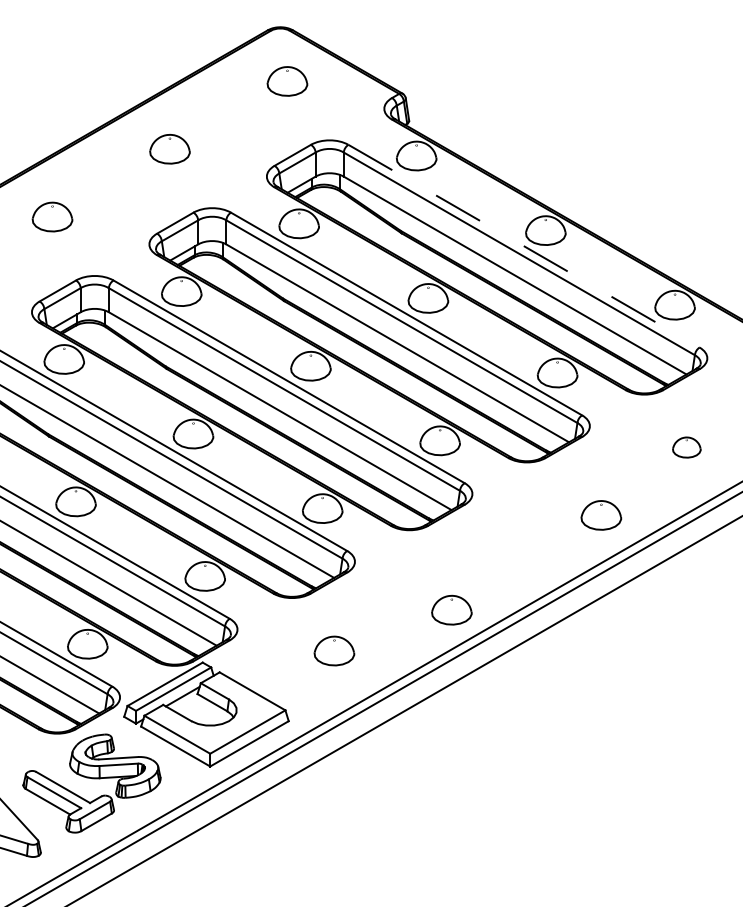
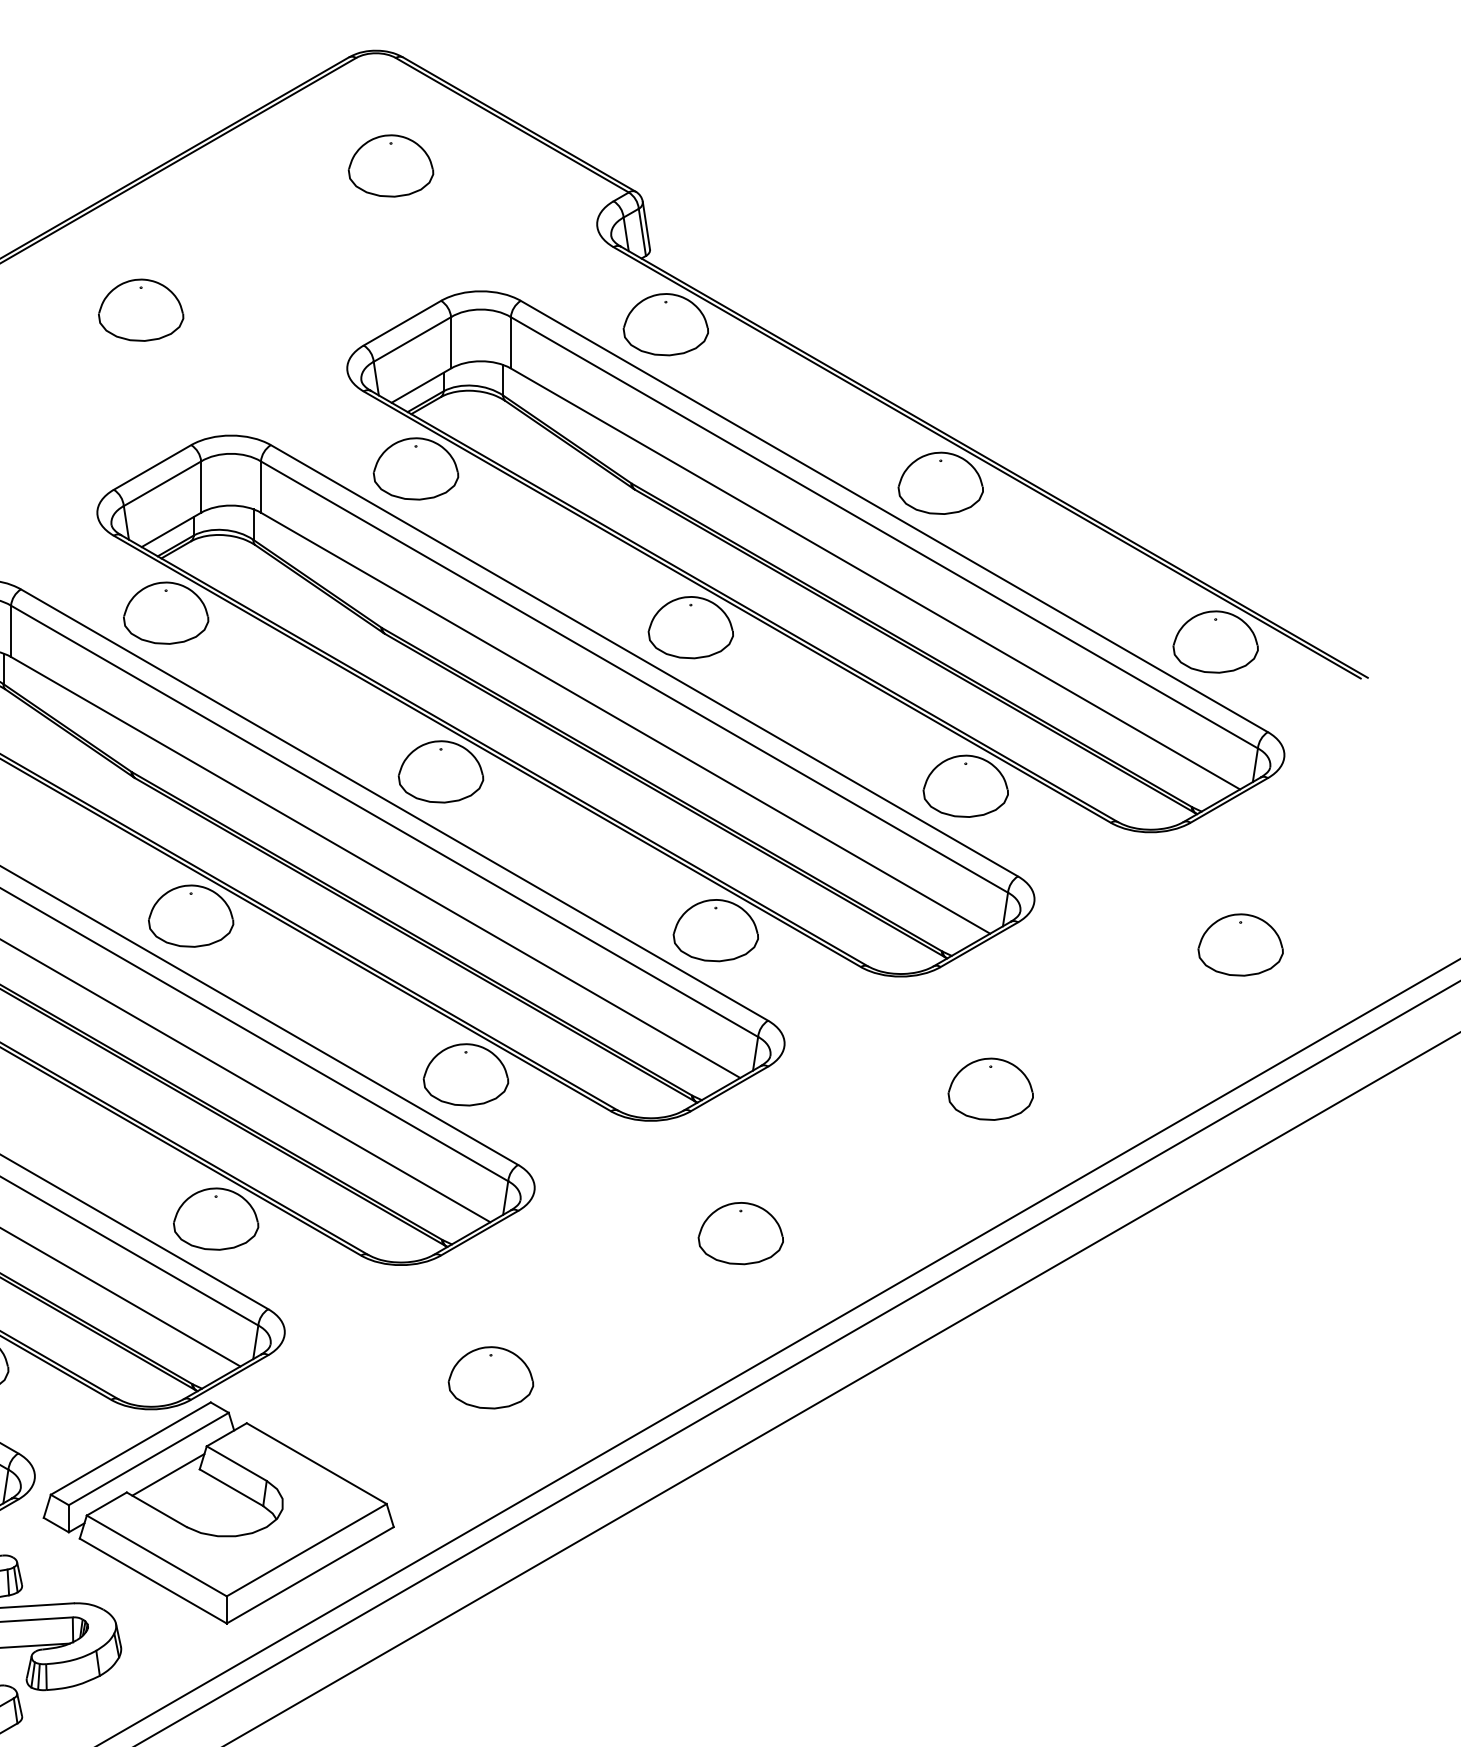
line: (524, 246) -> (895, 517), dashed -> solid
part: (686, 447) -> (1240, 944), size x1.43
part: (601, 515) -> (991, 1089), moved
part: (451, 609) -> (740, 1232), moved

